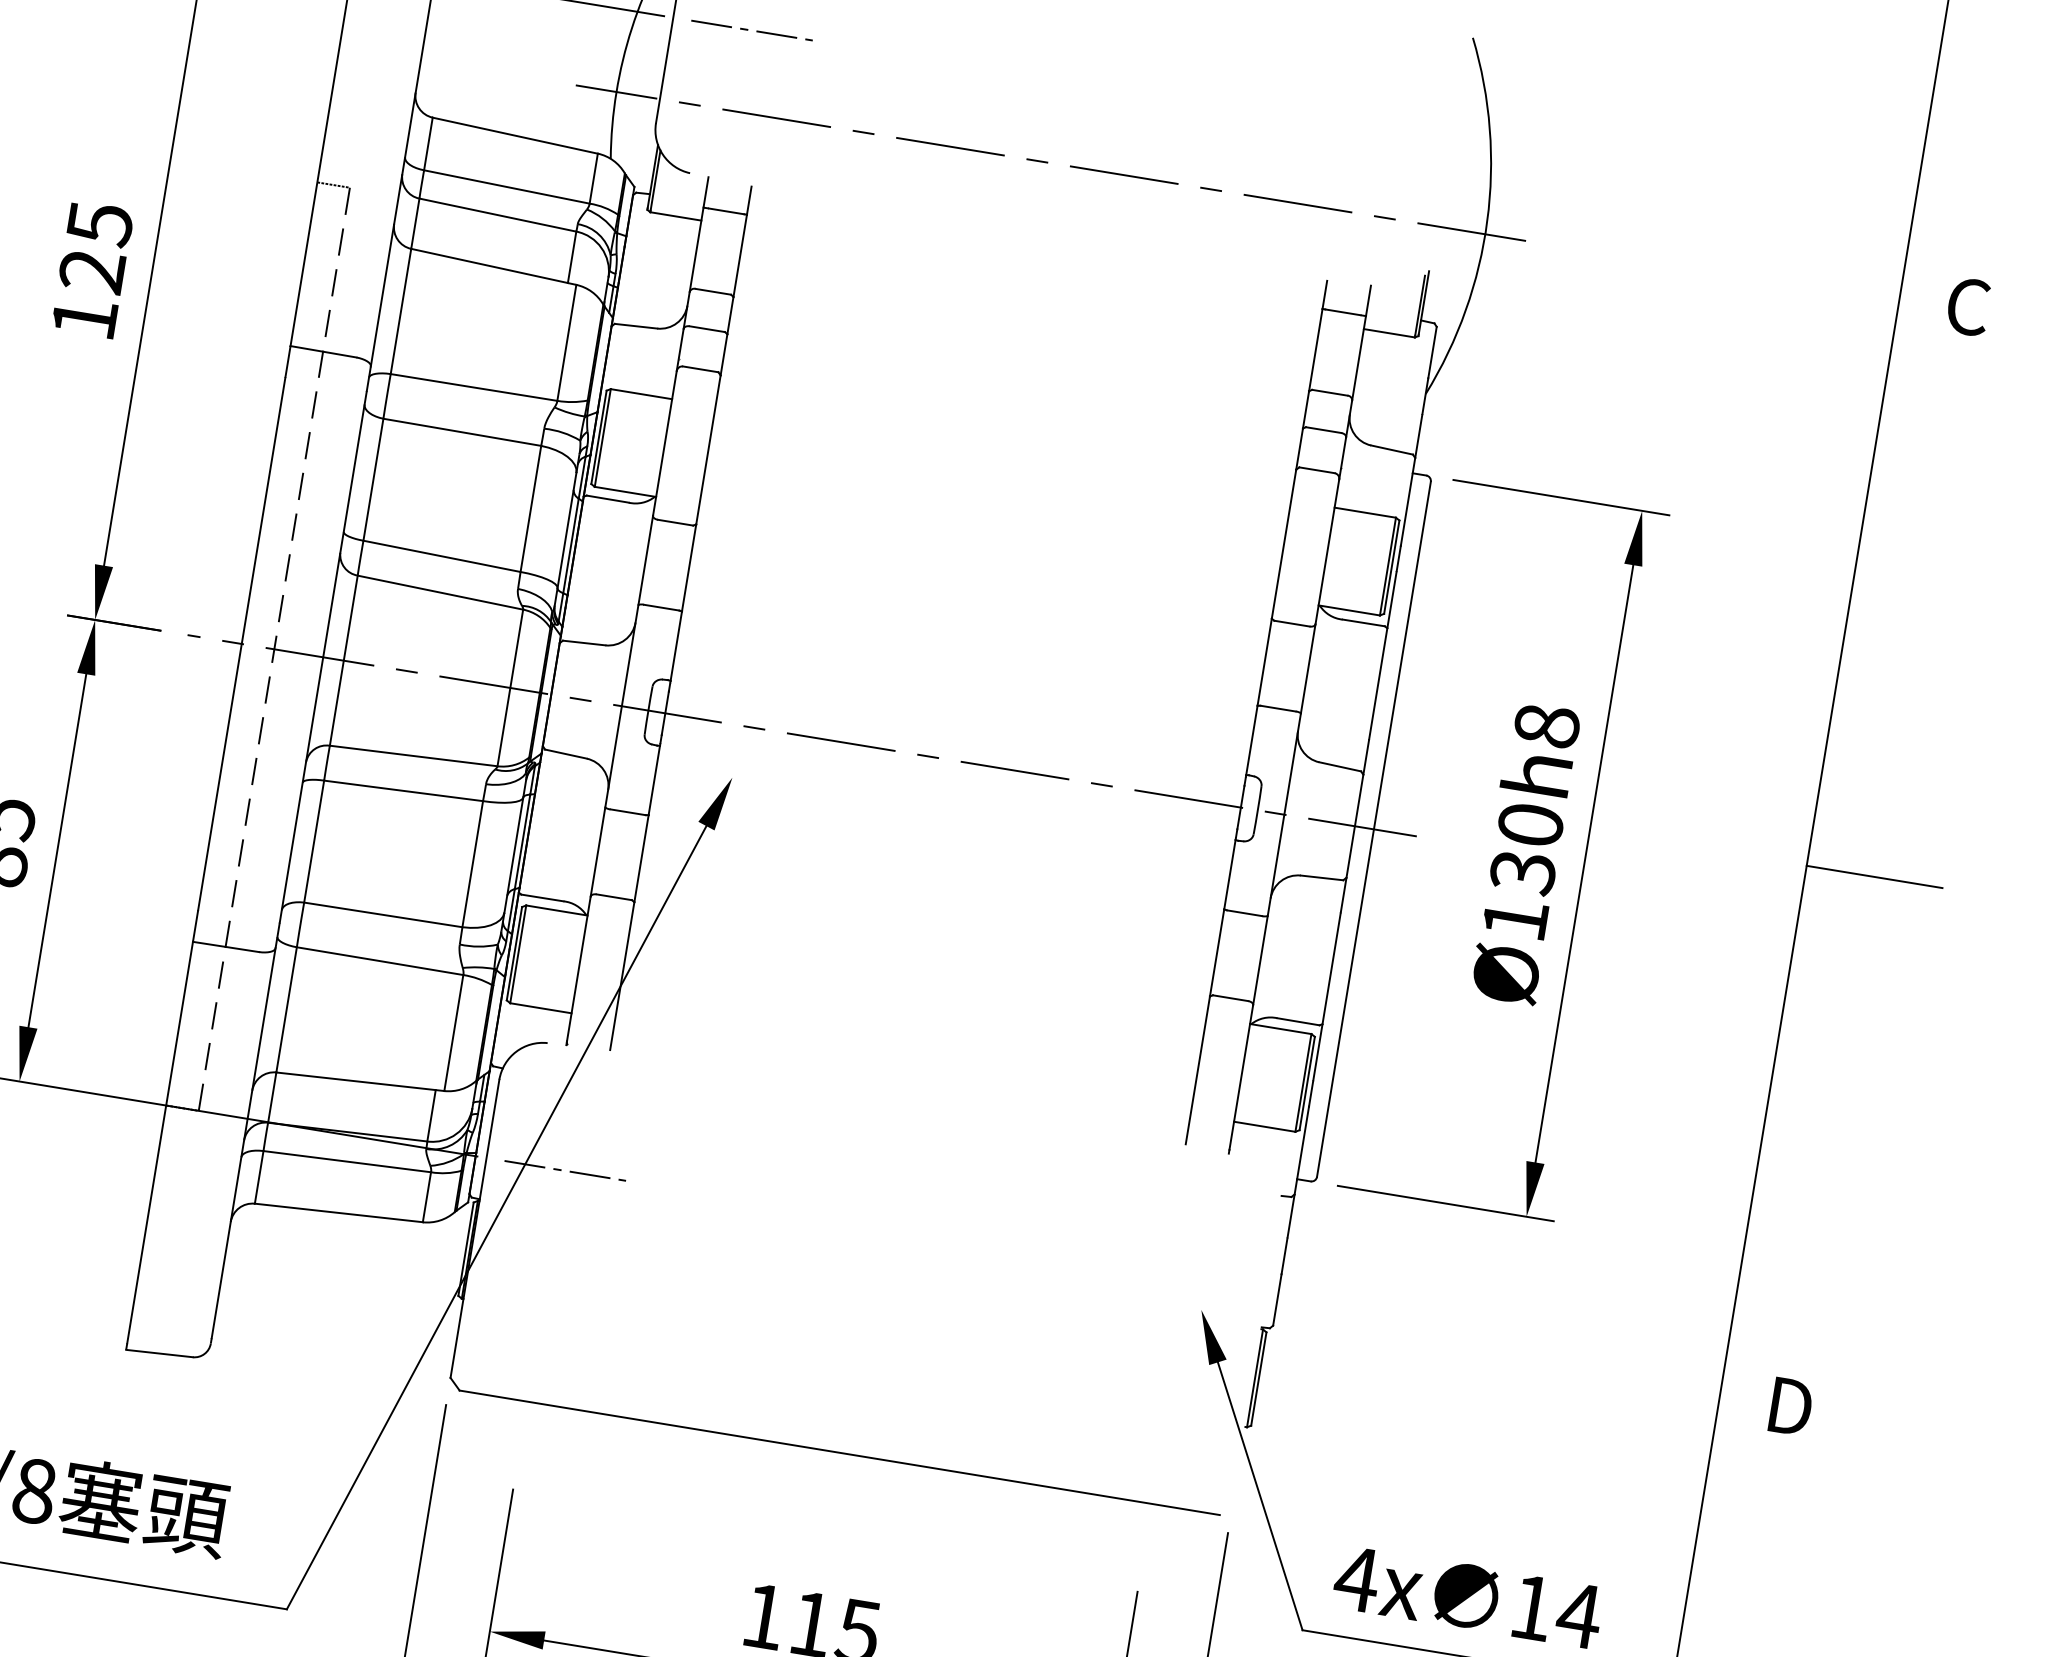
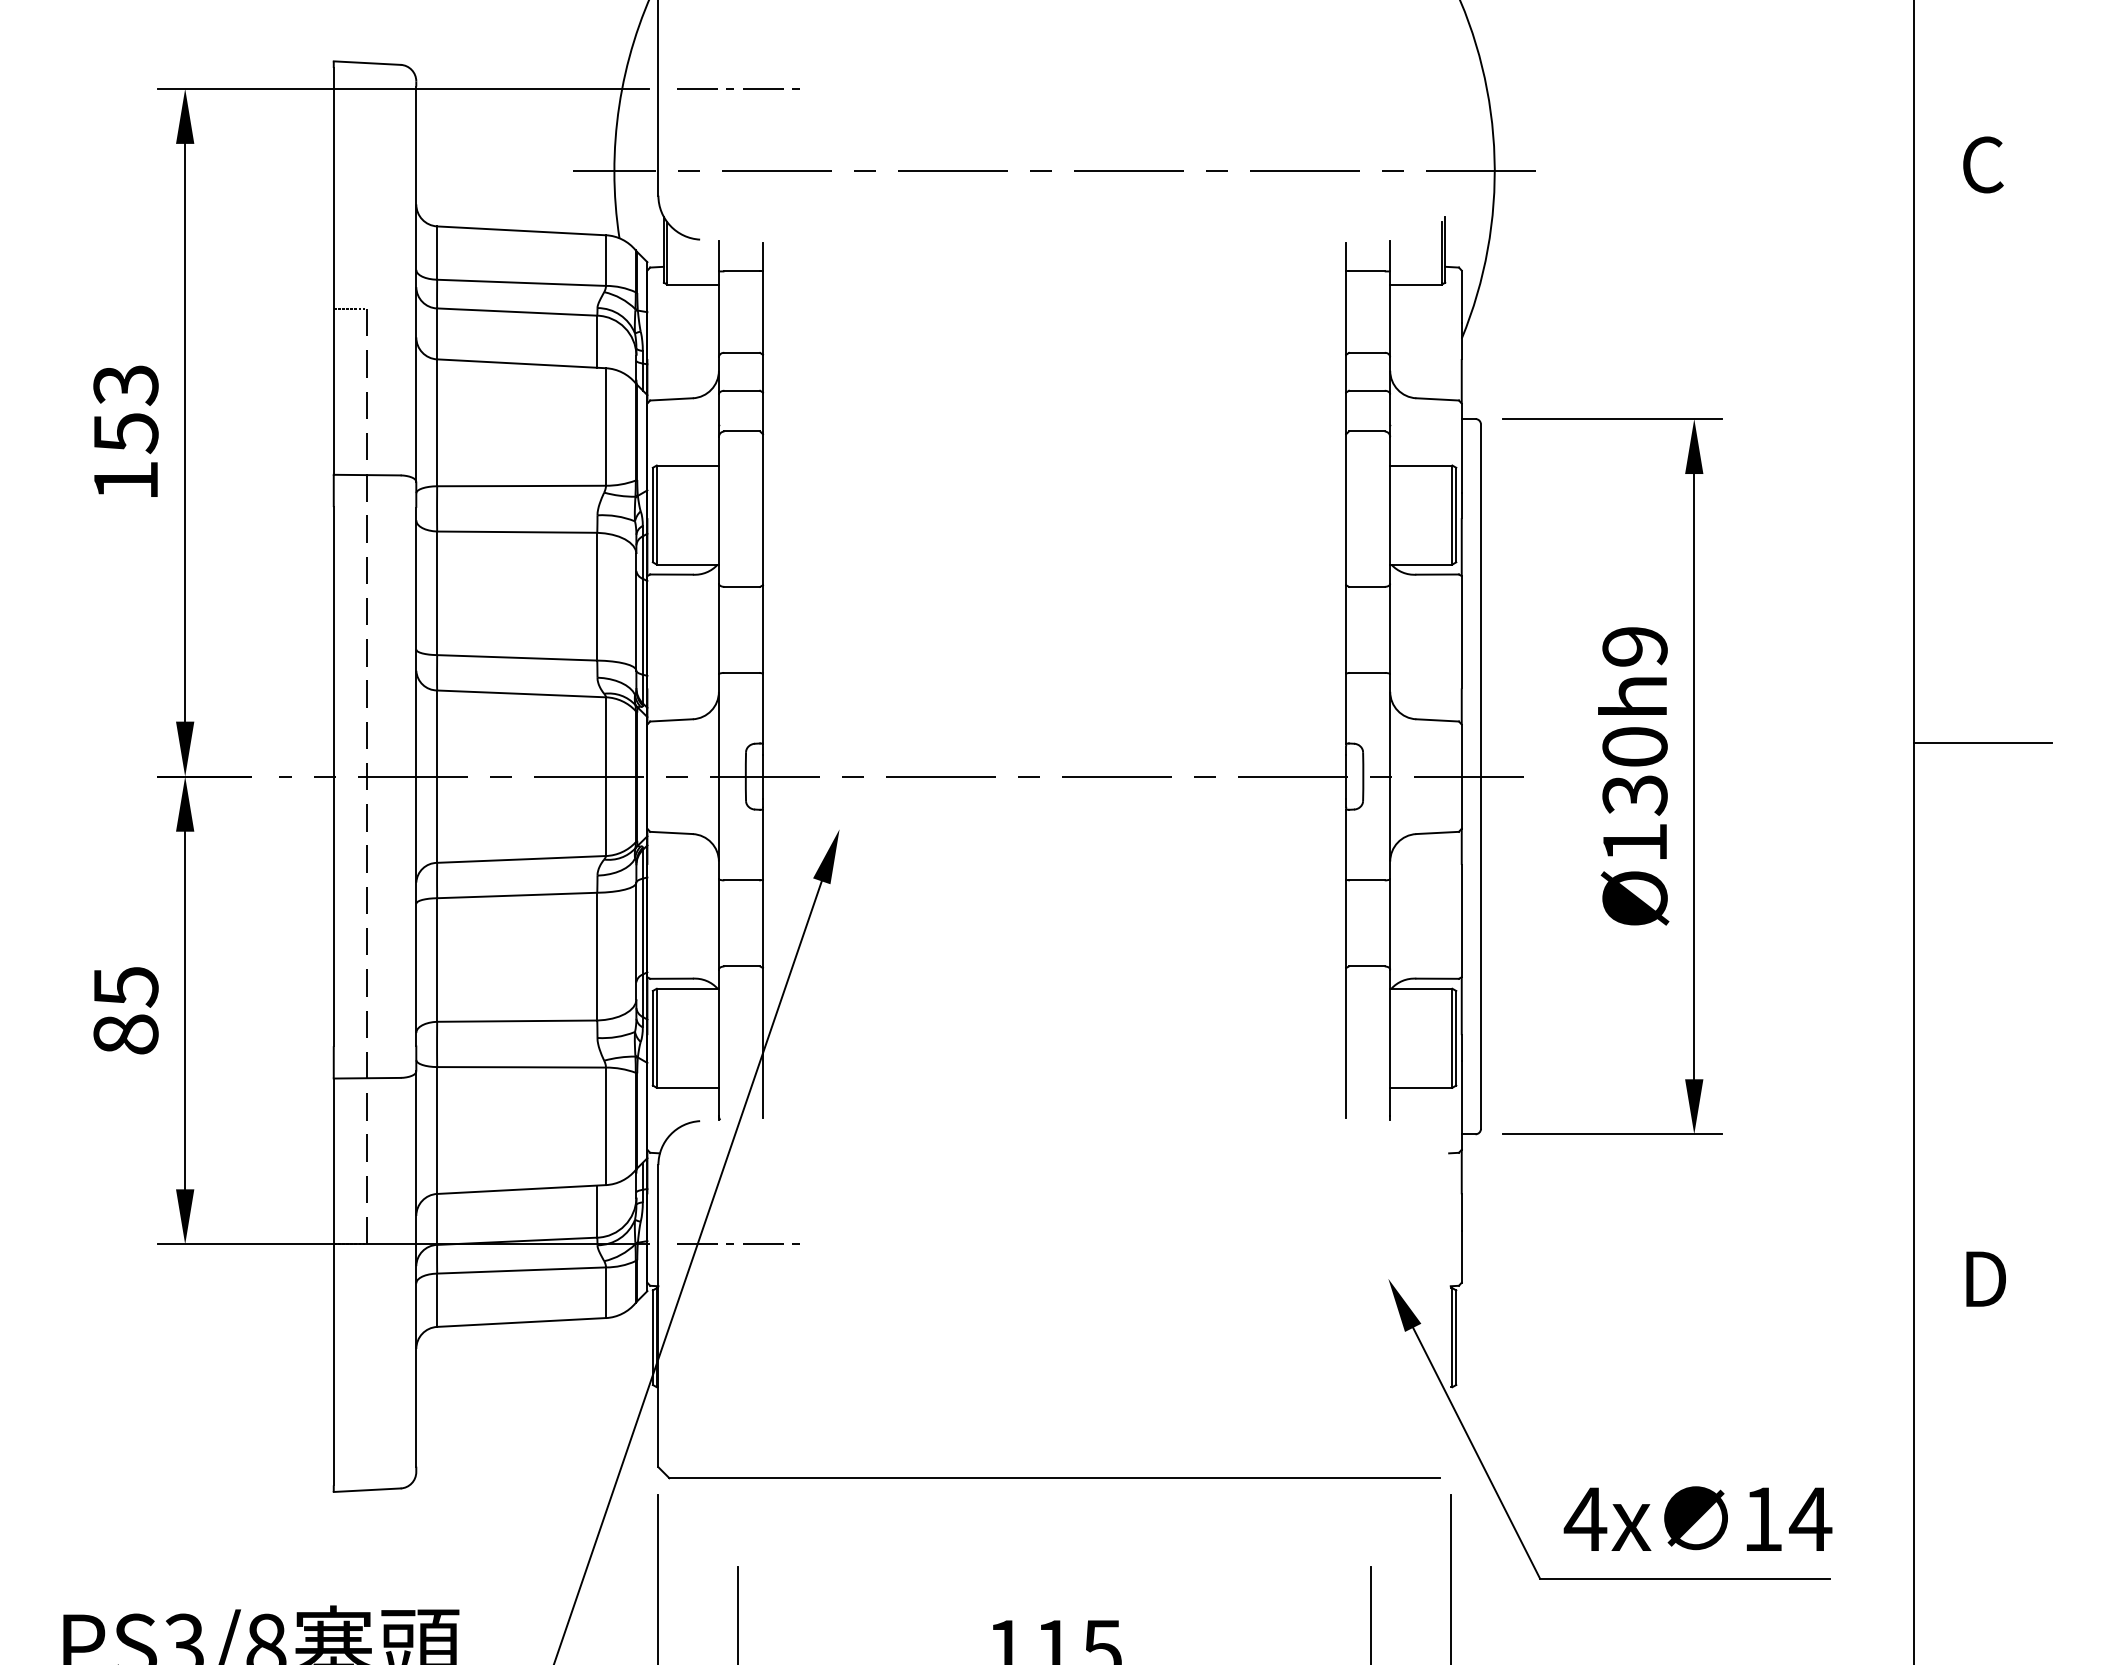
text: (95, 247) -> (125, 409), 125 -> 153
text: (1546, 725) -> (1634, 646), Ø130h8 -> Ø130h9

